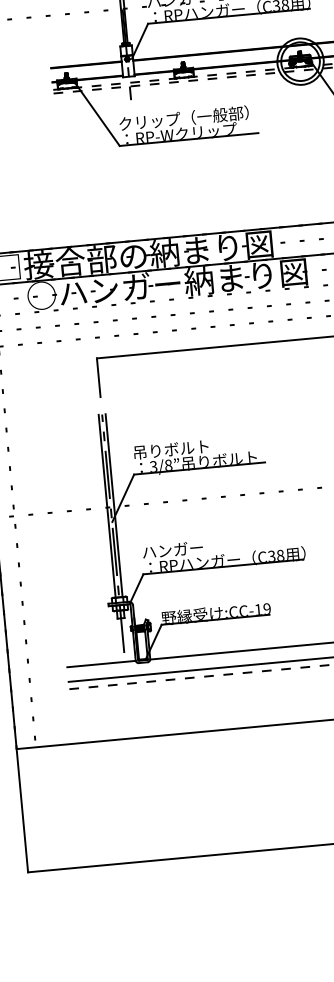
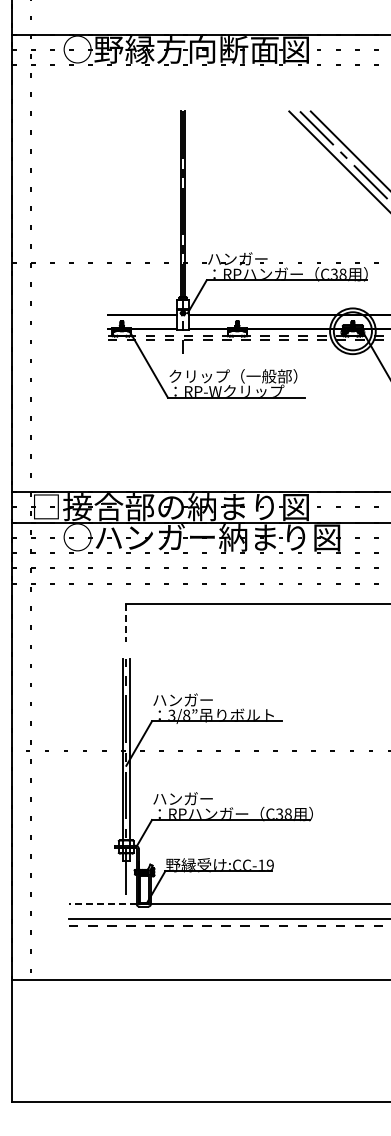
line: (99, 378) -> (126, 623), solid -> dashed
text: (171, 449) -> (190, 700), 吊りボルト -> ハンガー
line: (101, 664) -> (102, 904), solid -> dashed

